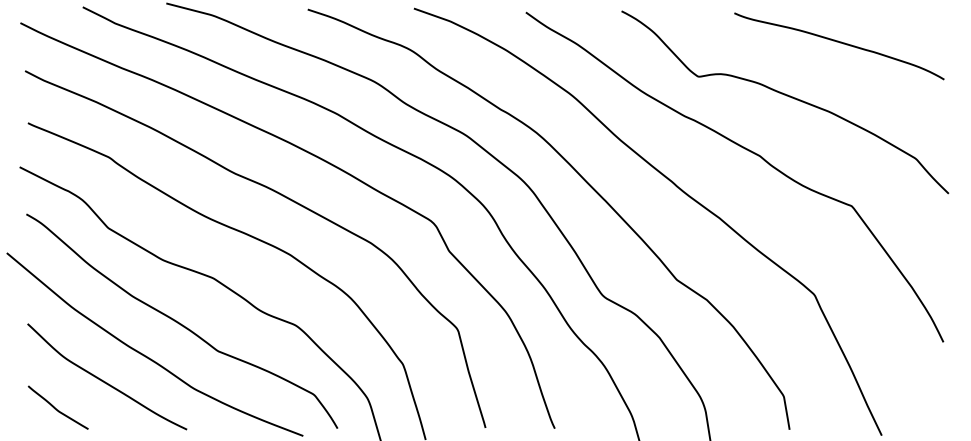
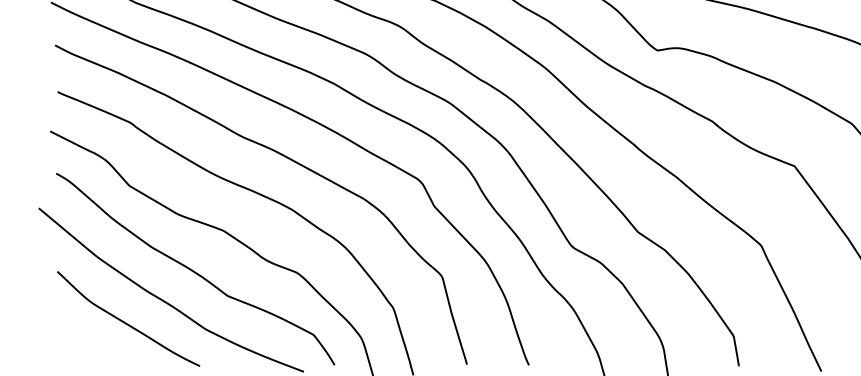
curve: (56, 408) -> (83, 347), removed

